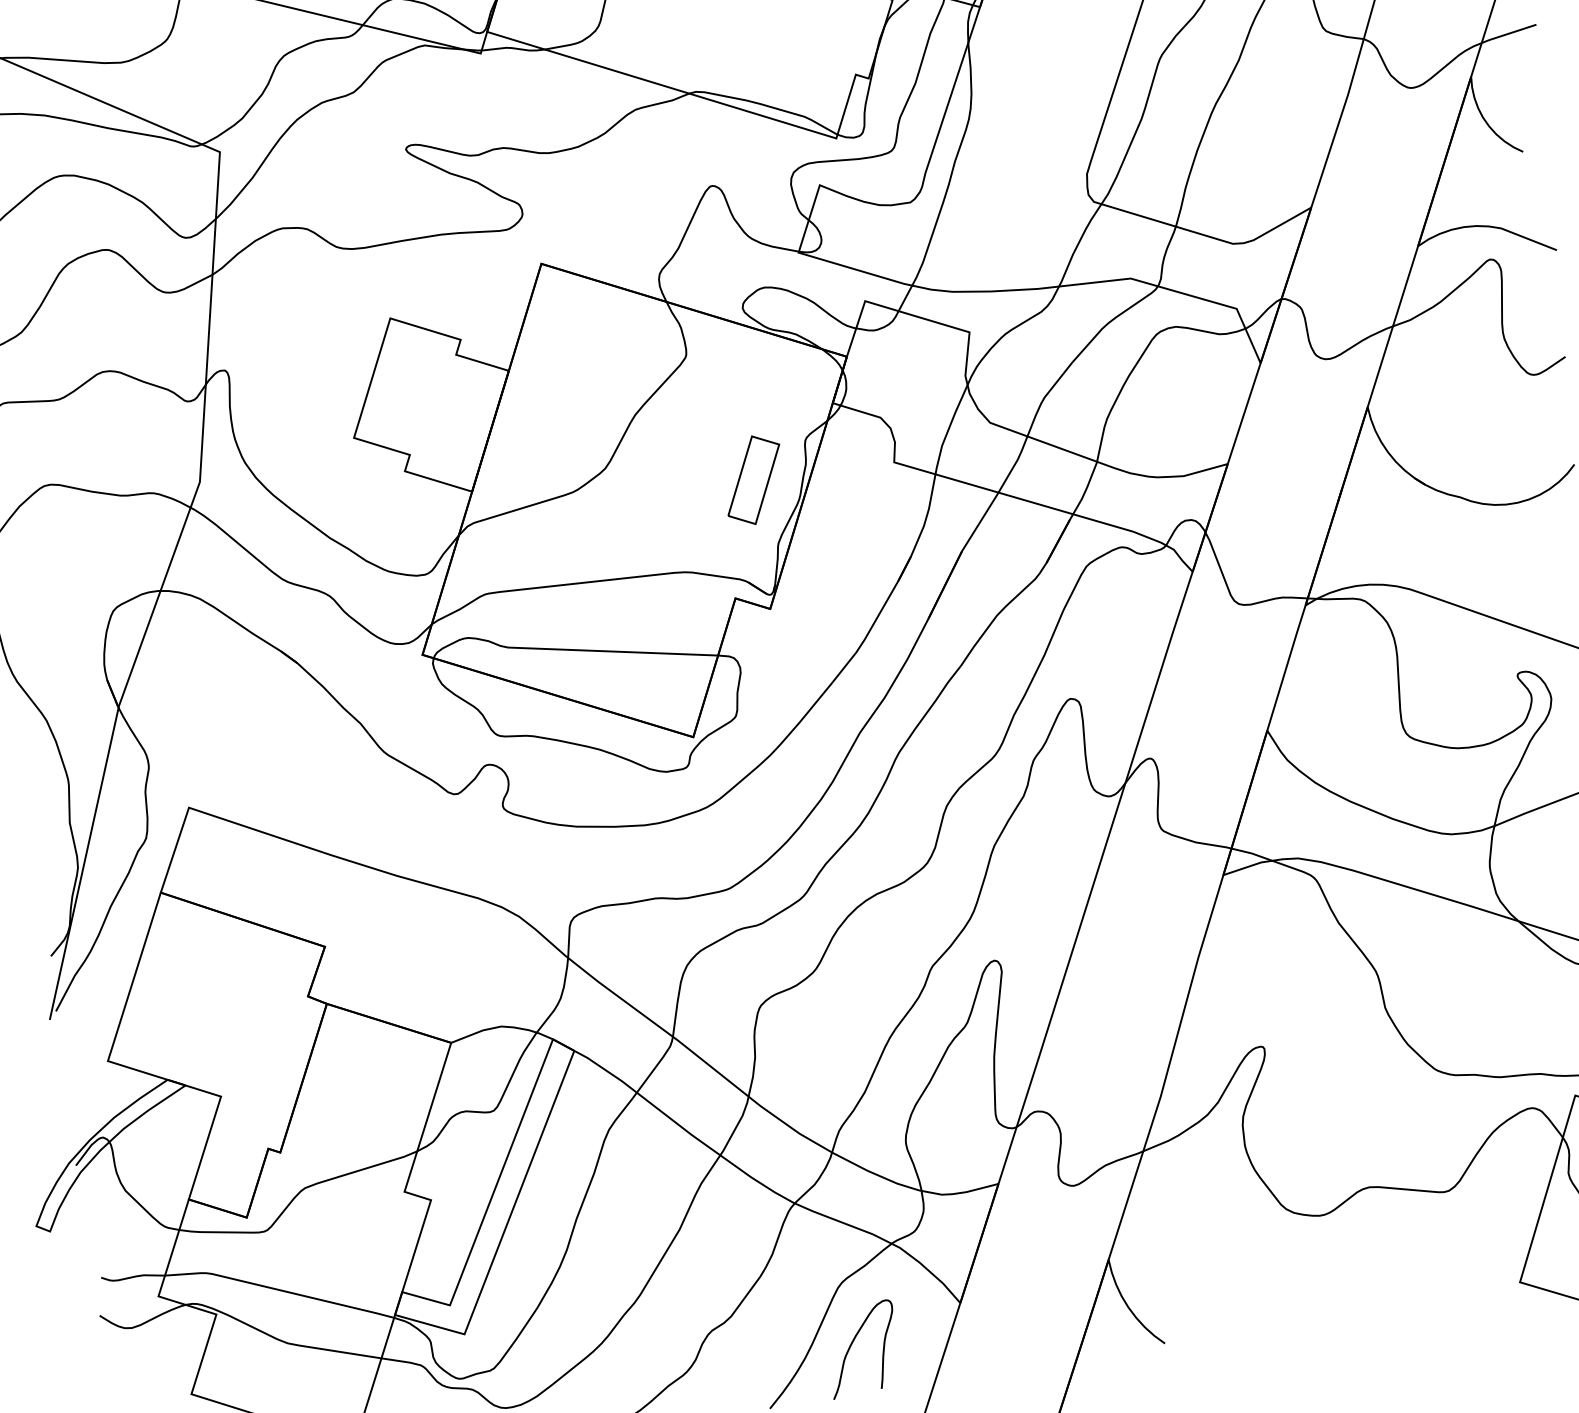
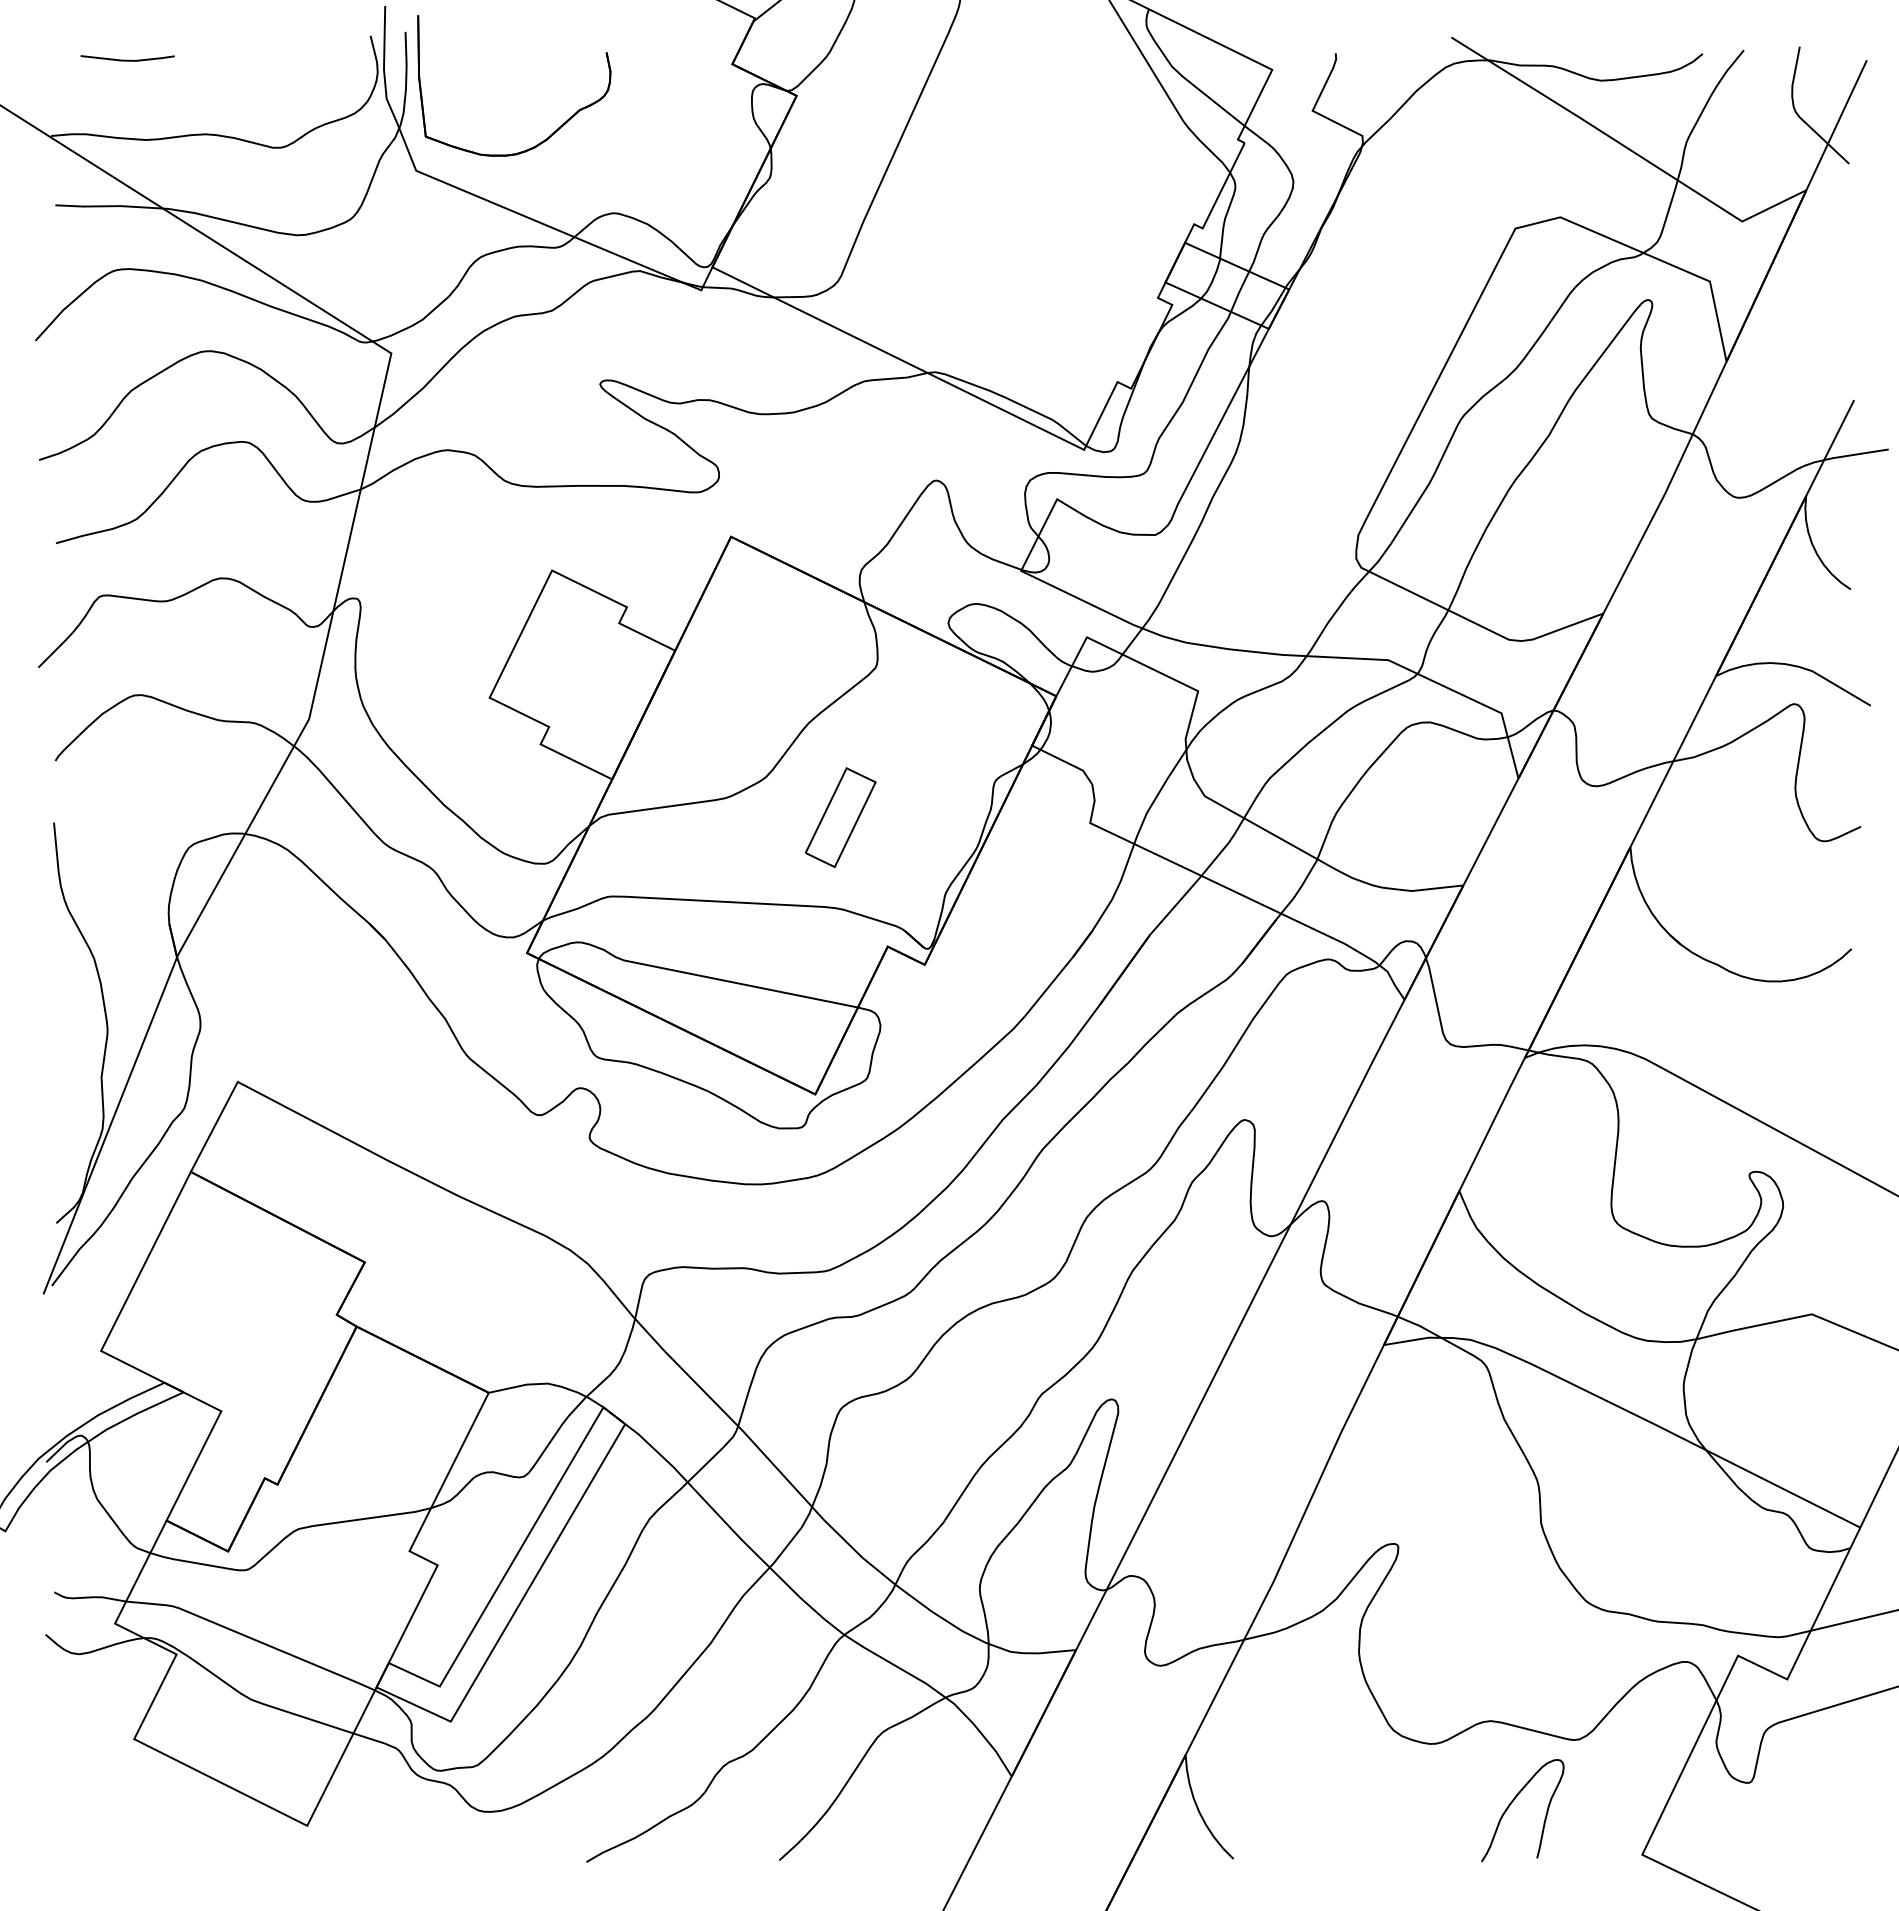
part: (753, 480) -> (840, 817), moved
curve: (851, 1345) -> (1511, 1804), moved

